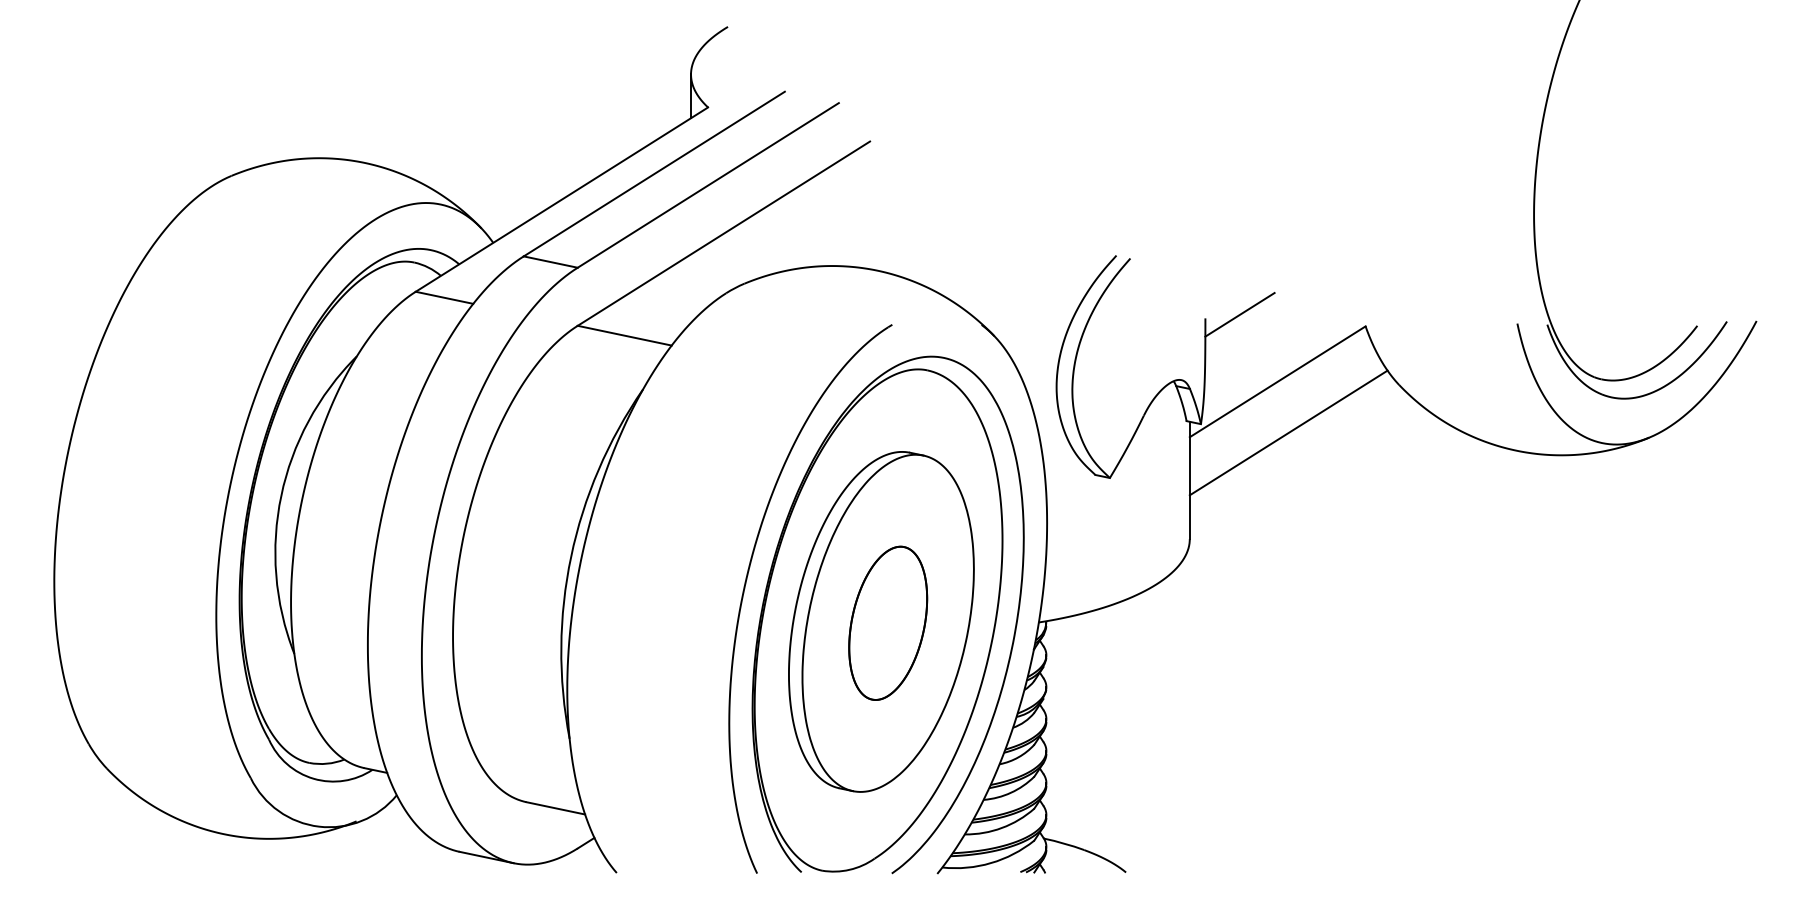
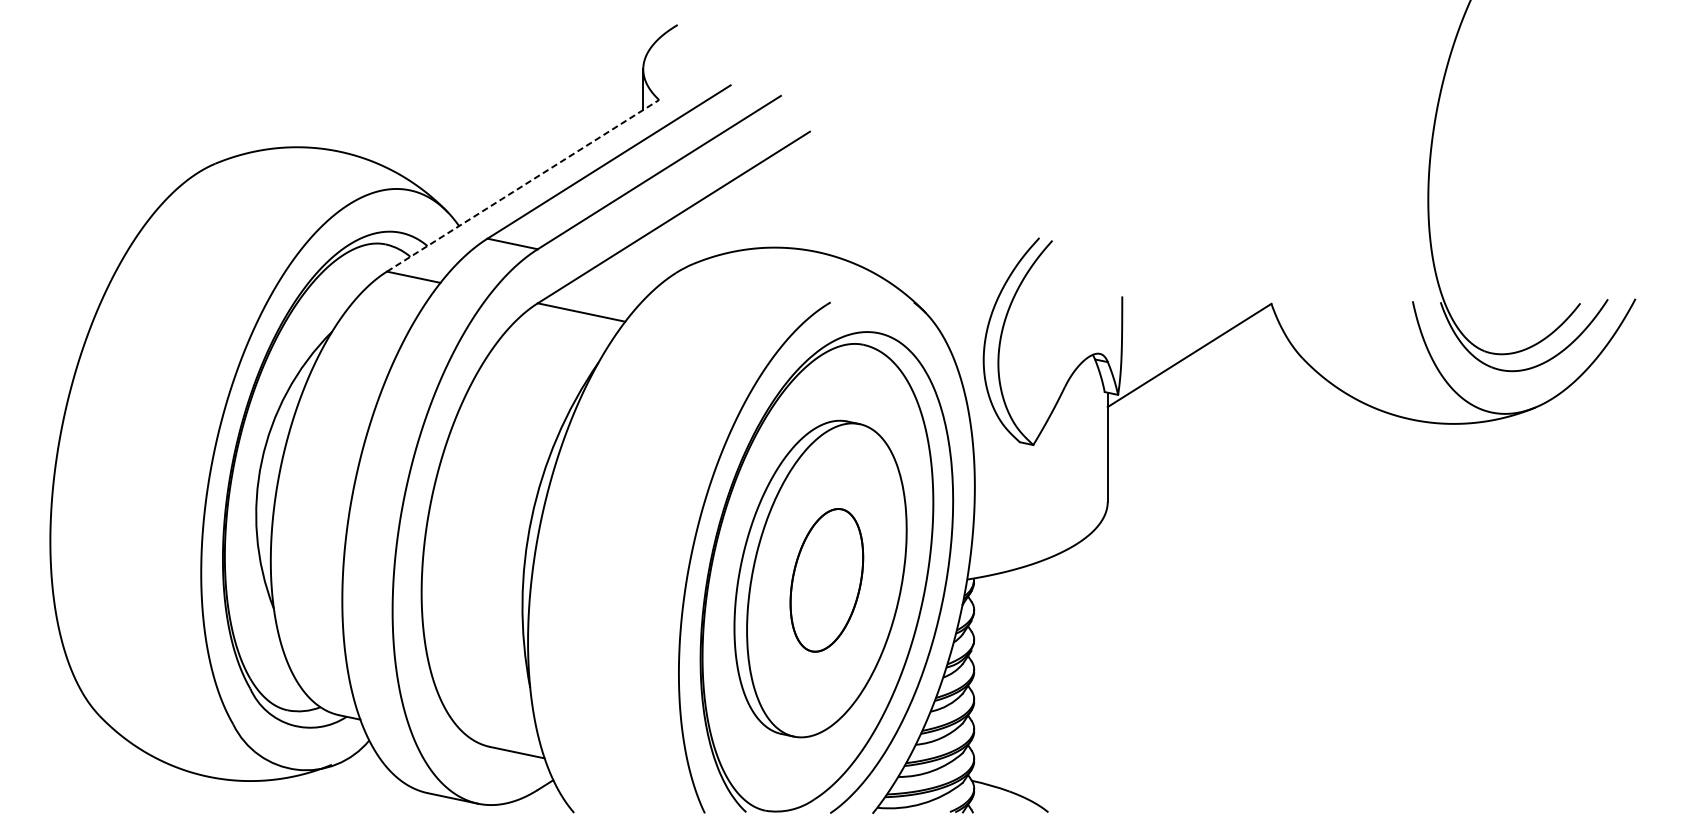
line: (561, 199) -> (522, 185), solid -> dashed
line: (1239, 314) -> (1154, 292), removed
line: (1288, 432) -> (1199, 402), removed

